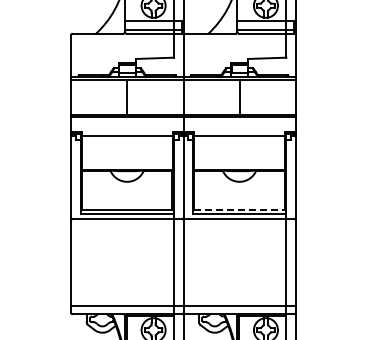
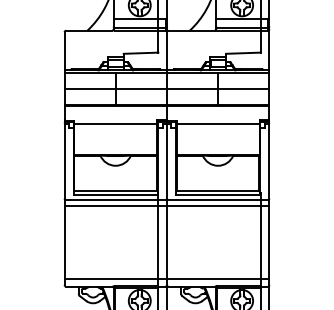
line: (183, 97) -> (167, 88), added
line: (240, 209) -> (218, 190), dashed -> solid
line: (183, 225) -> (167, 205), added

